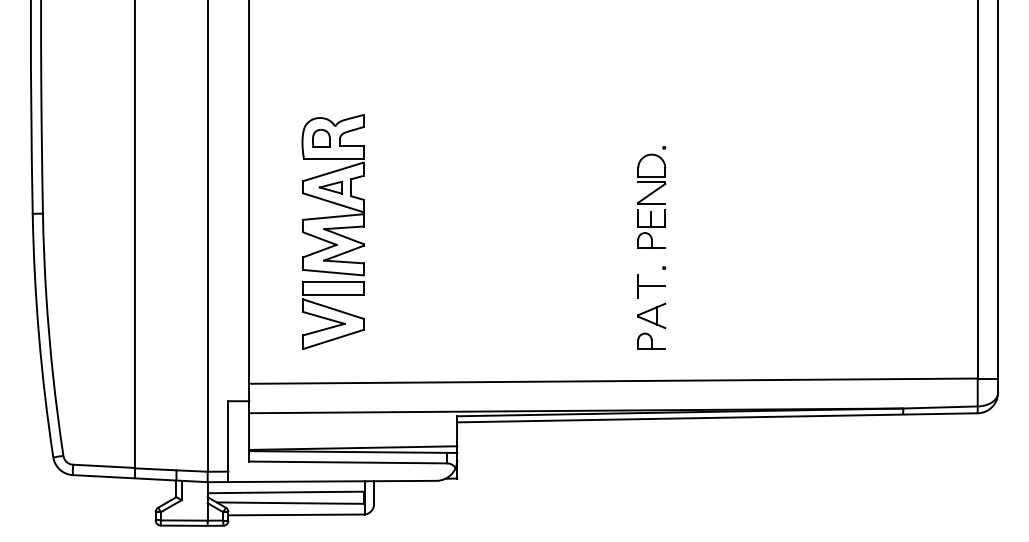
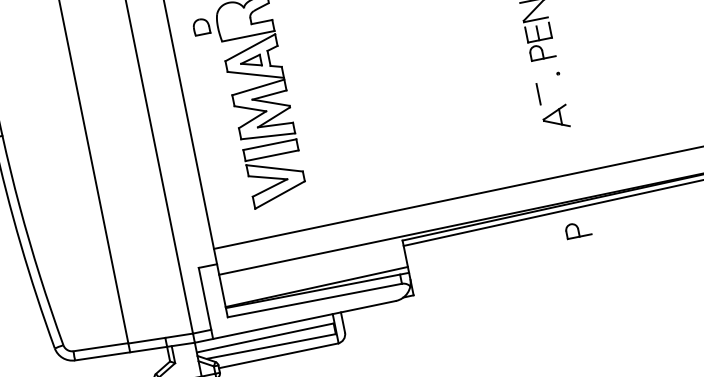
part: (321, 138) -> (201, 27), moved
line: (651, 286) -> (550, 92), removed
part: (651, 340) -> (577, 229), moved

